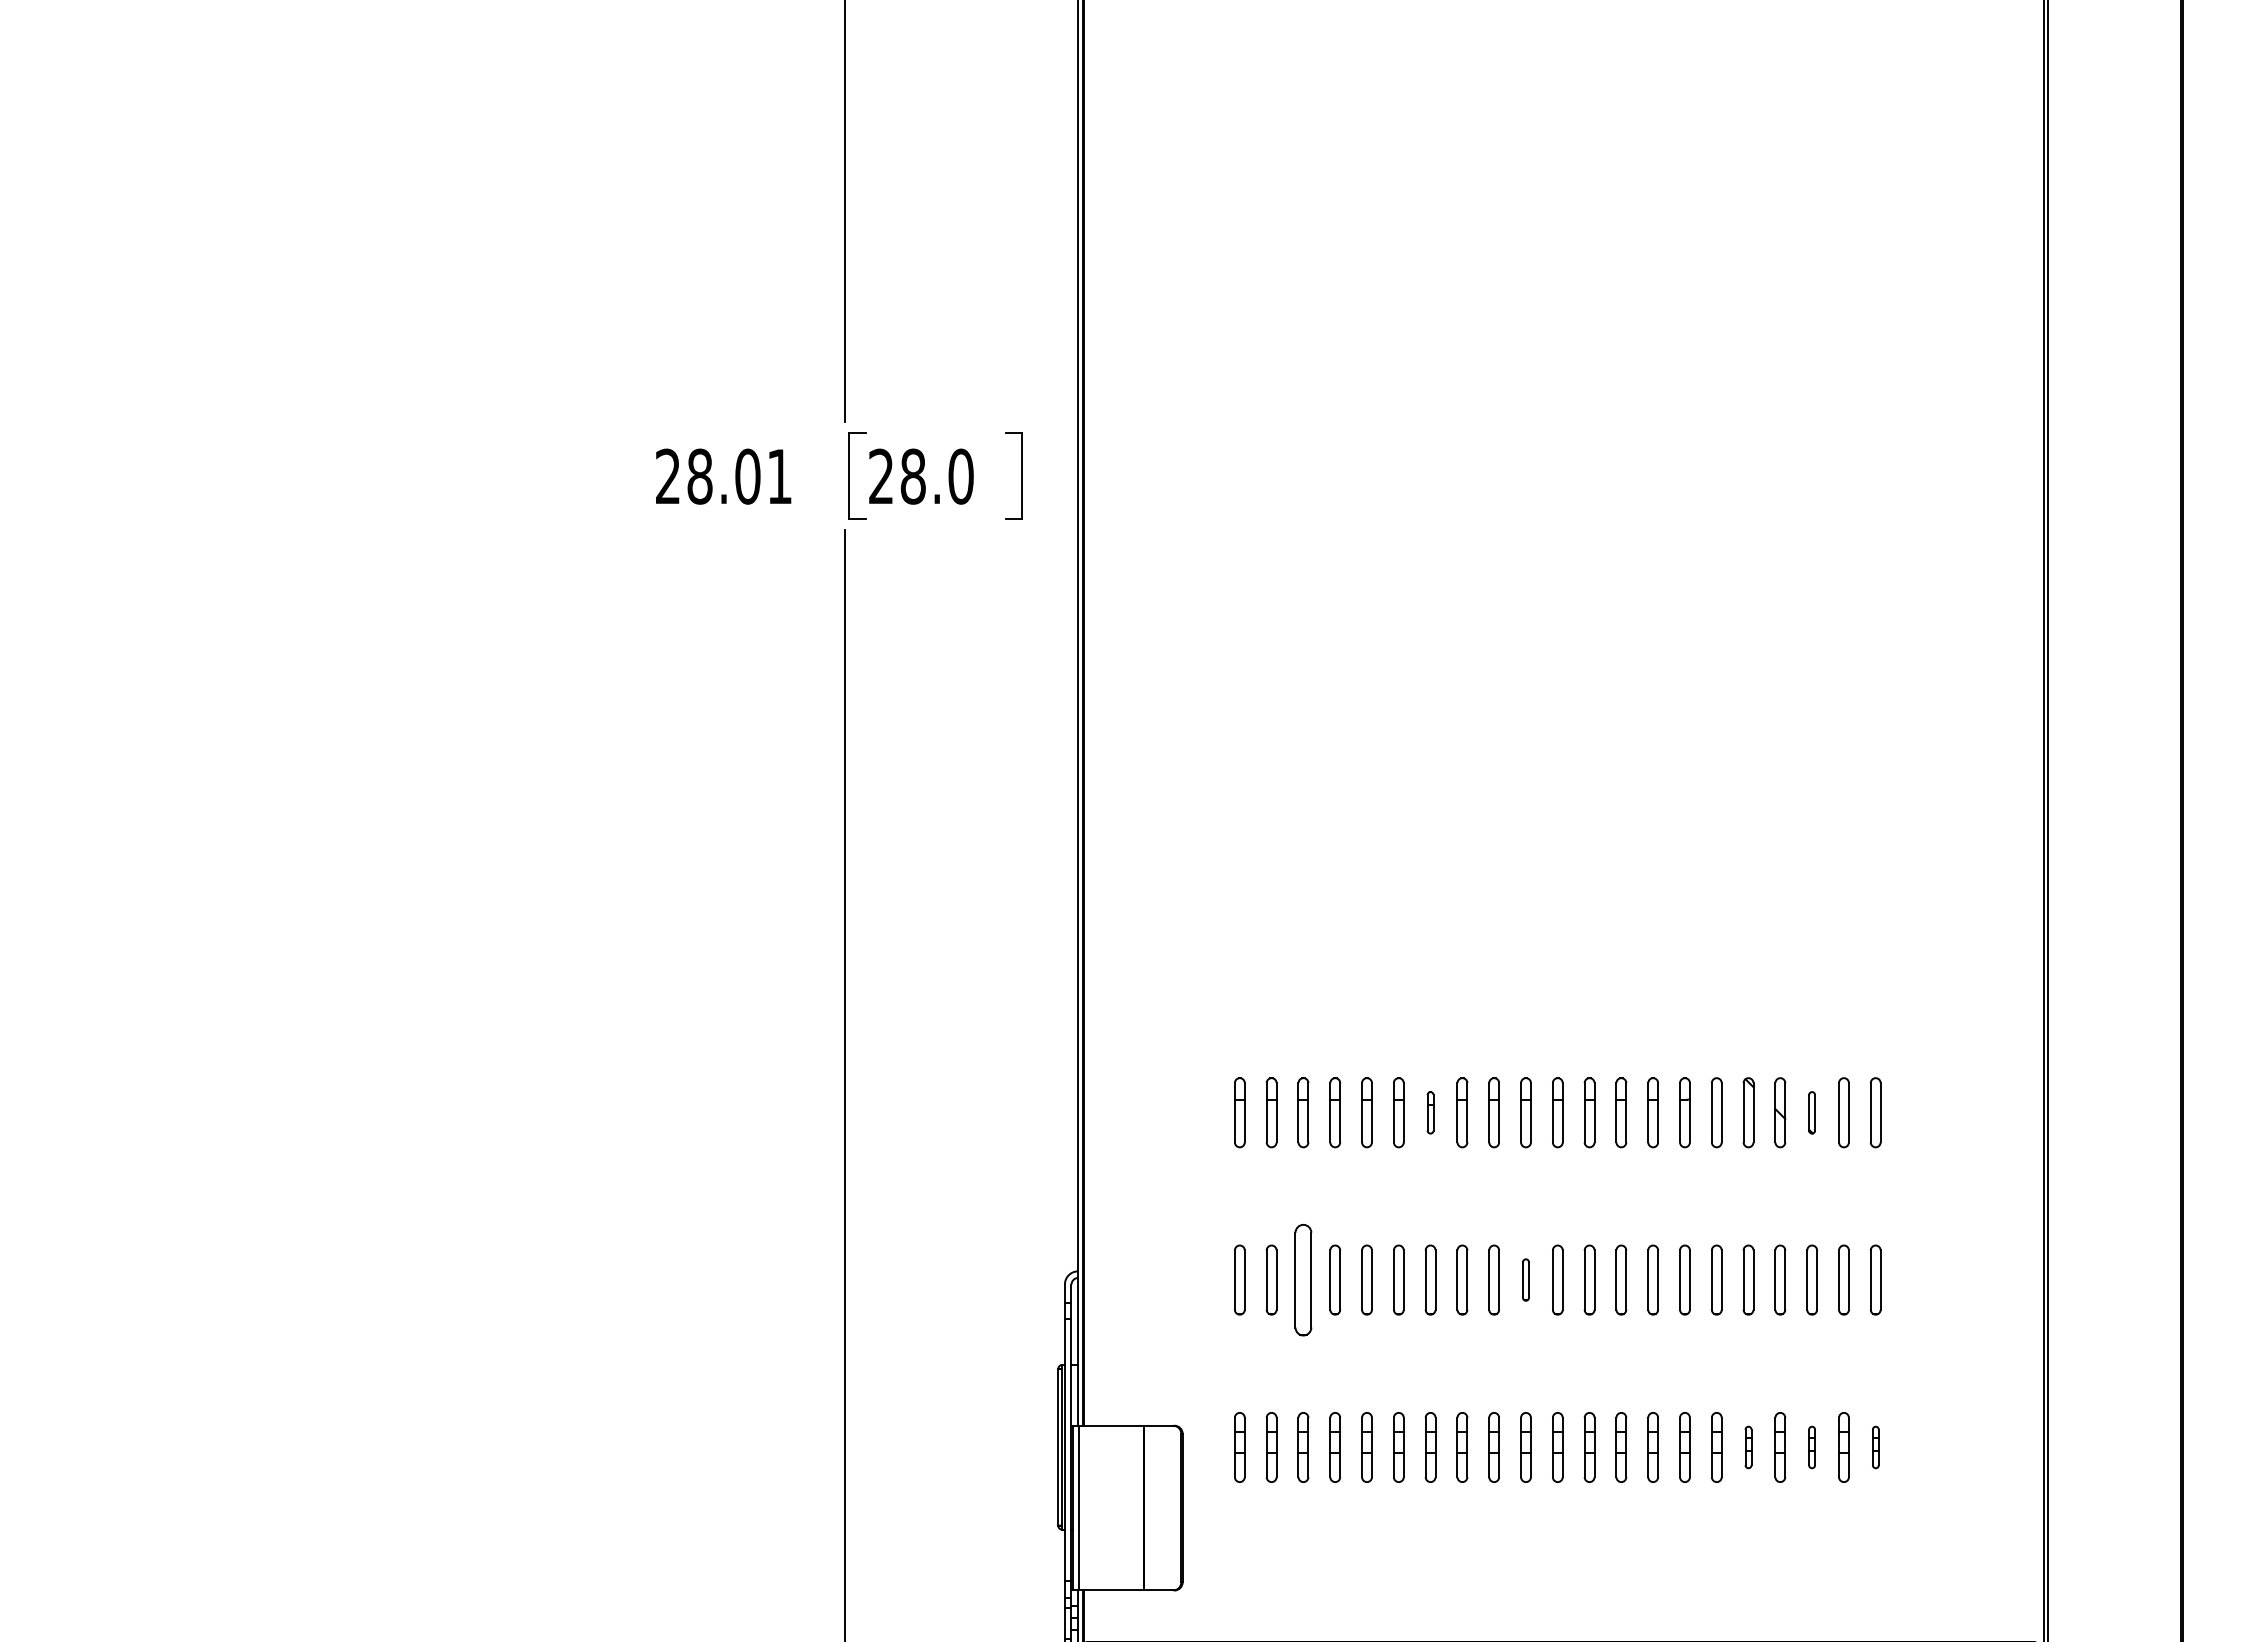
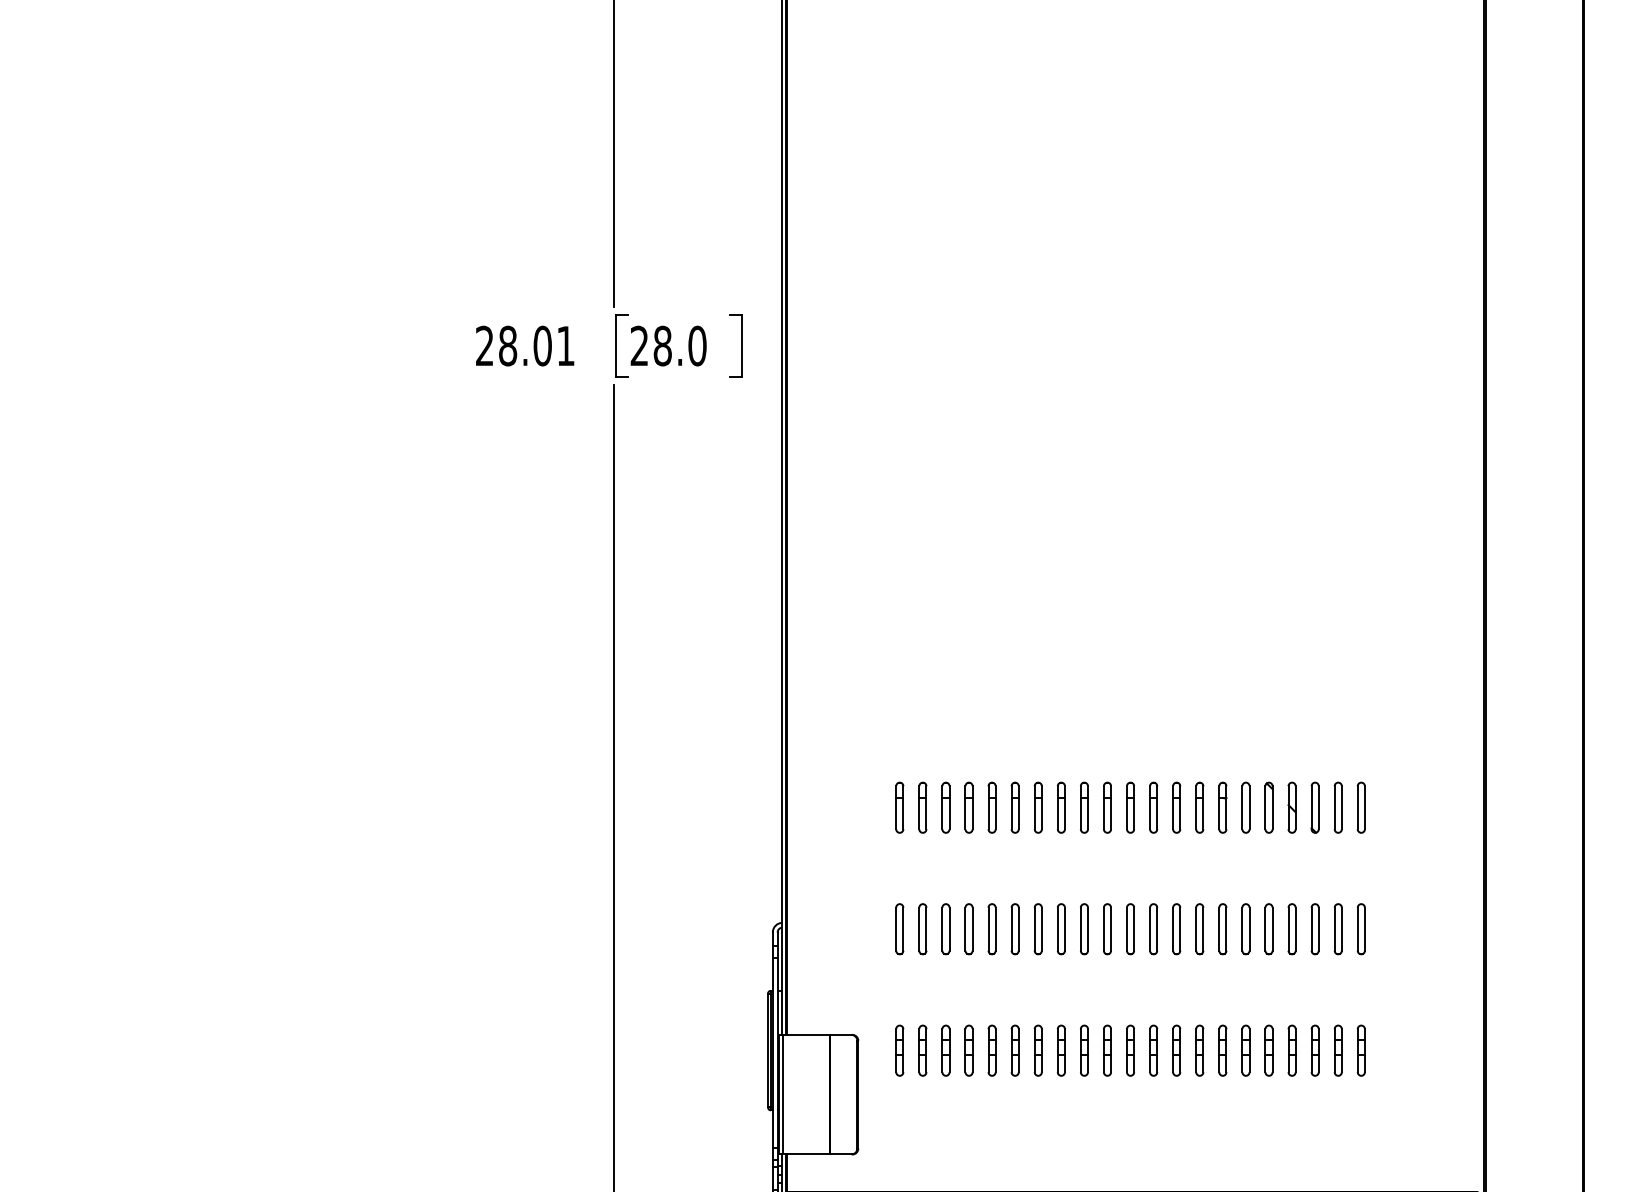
part: (1430, 1112) -> (1038, 807), size x1.67
part: (1811, 1112) -> (1314, 807), size x1.67
part: (1303, 1279) -> (946, 928), size x0.62
part: (1525, 1279) -> (1107, 928), size x1.67
part: (1748, 1447) -> (1268, 1050), size x1.67
part: (1811, 1447) -> (1314, 1050), size x1.67
part: (1875, 1447) -> (1361, 1050), size x1.67

